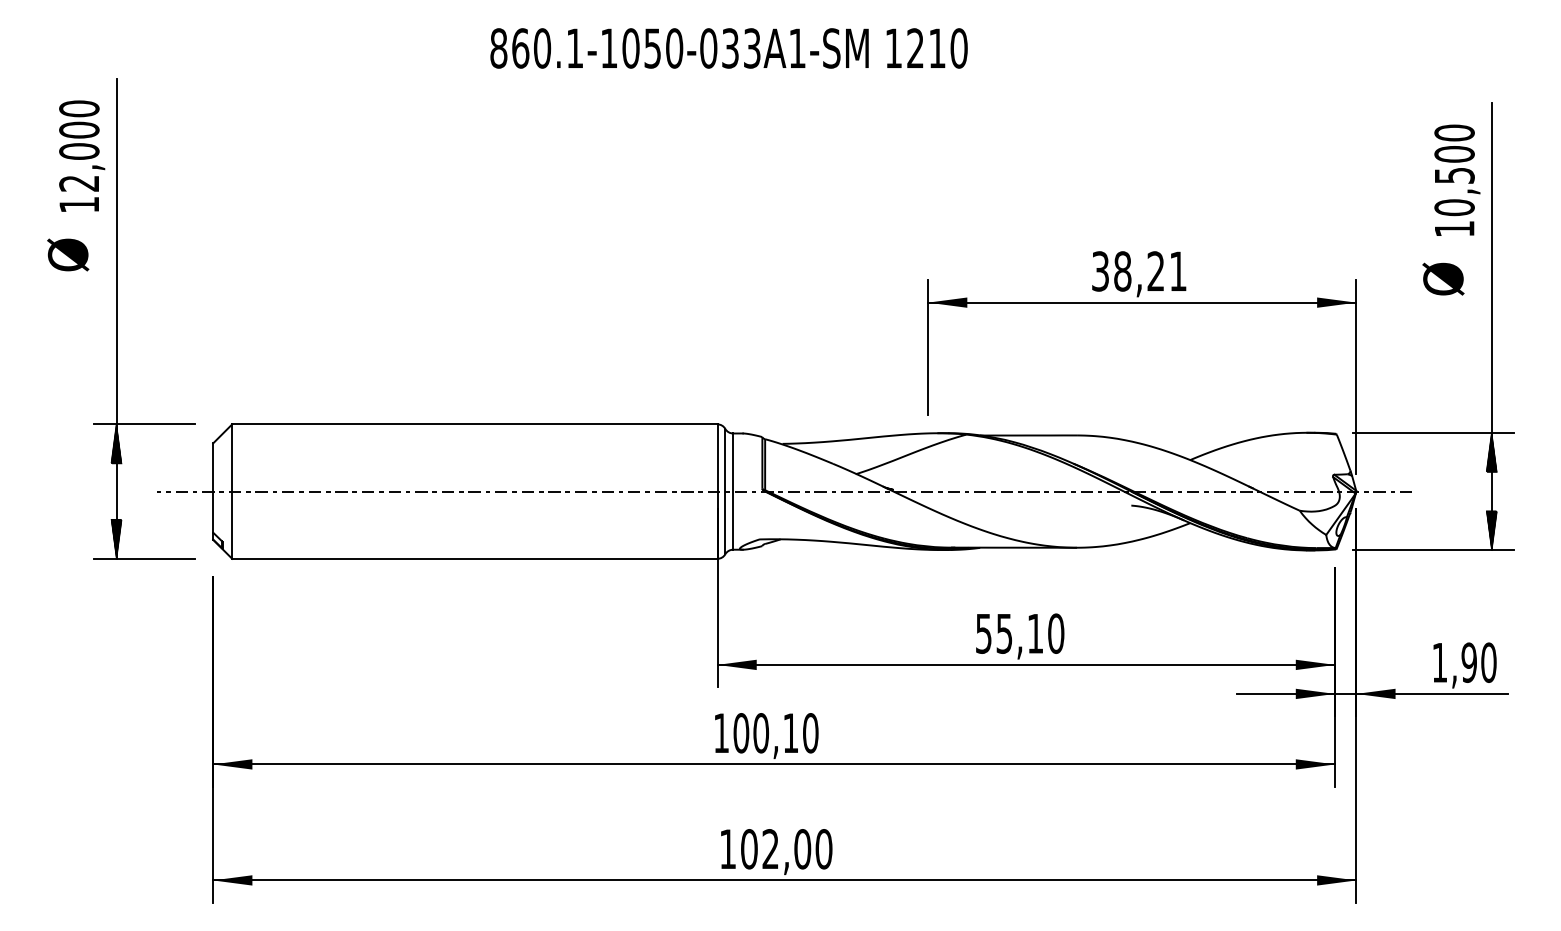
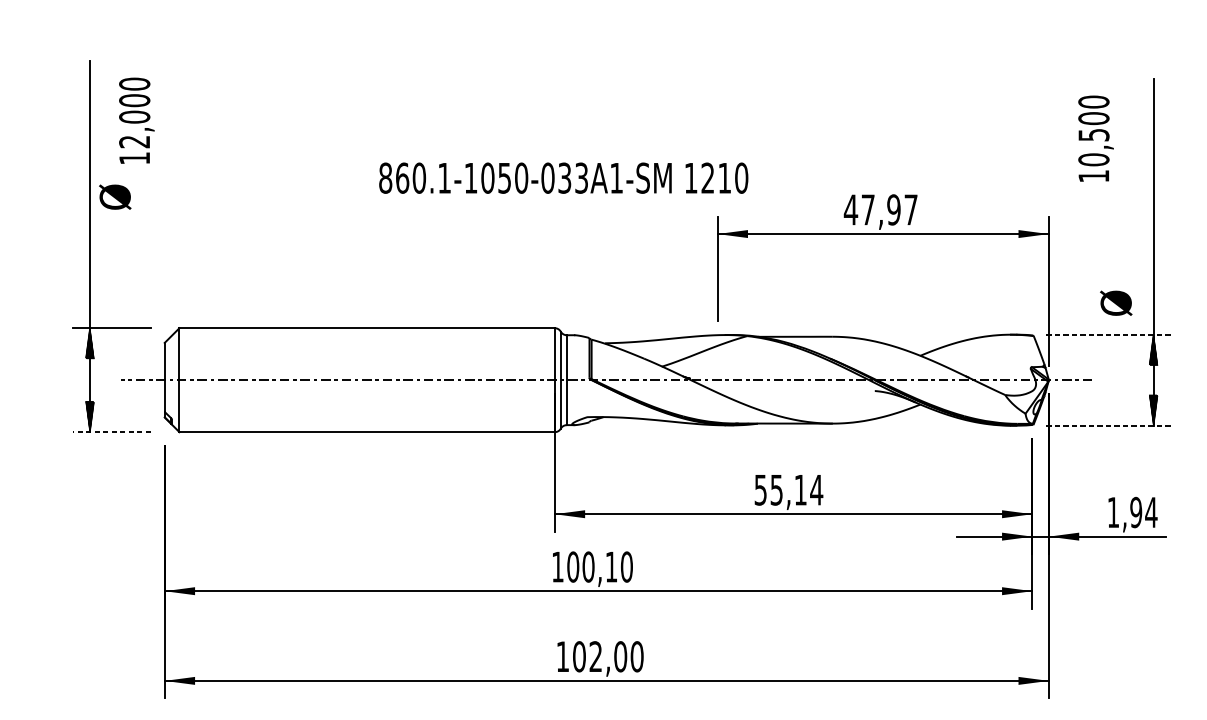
text: (728, 48) -> (563, 178), moved
text: (82, 155) -> (137, 120), moved
text: (1457, 179) -> (1096, 138), moved
text: (68, 254) -> (115, 196), moved
text: (1138, 271) -> (880, 209), 38,21 -> 47,97
text: (1443, 278) -> (1116, 302), moved
line: (1433, 432) -> (1108, 334), solid -> dashed
line: (1433, 550) -> (1108, 425), solid -> dashed
line: (144, 558) -> (111, 431), solid -> dashed
text: (1055, 633) -> (816, 489), 55,10 -> 55,14
text: (1488, 662) -> (1151, 512), 1,90 -> 1,94

